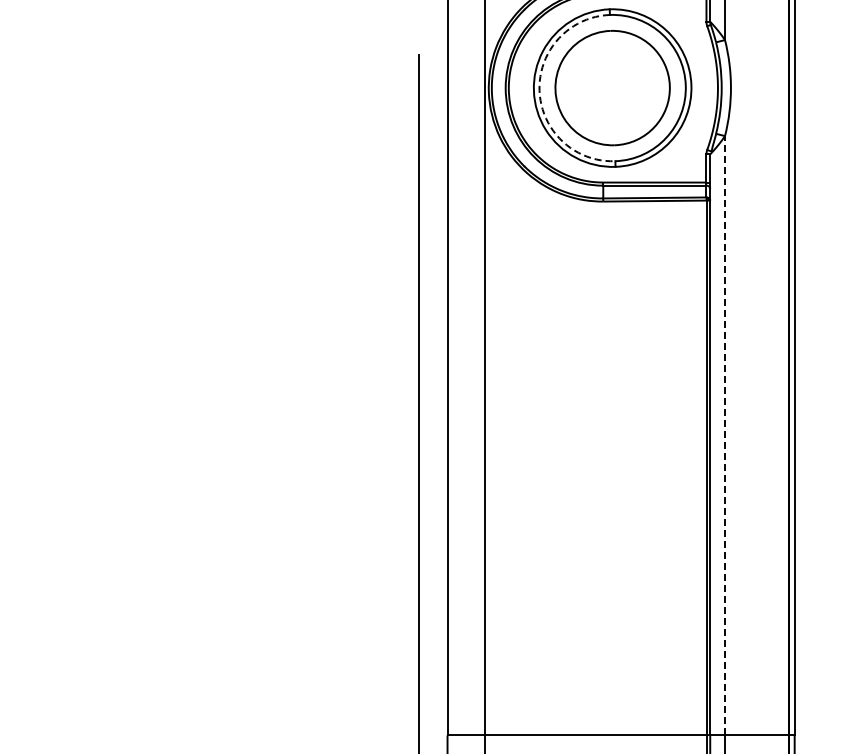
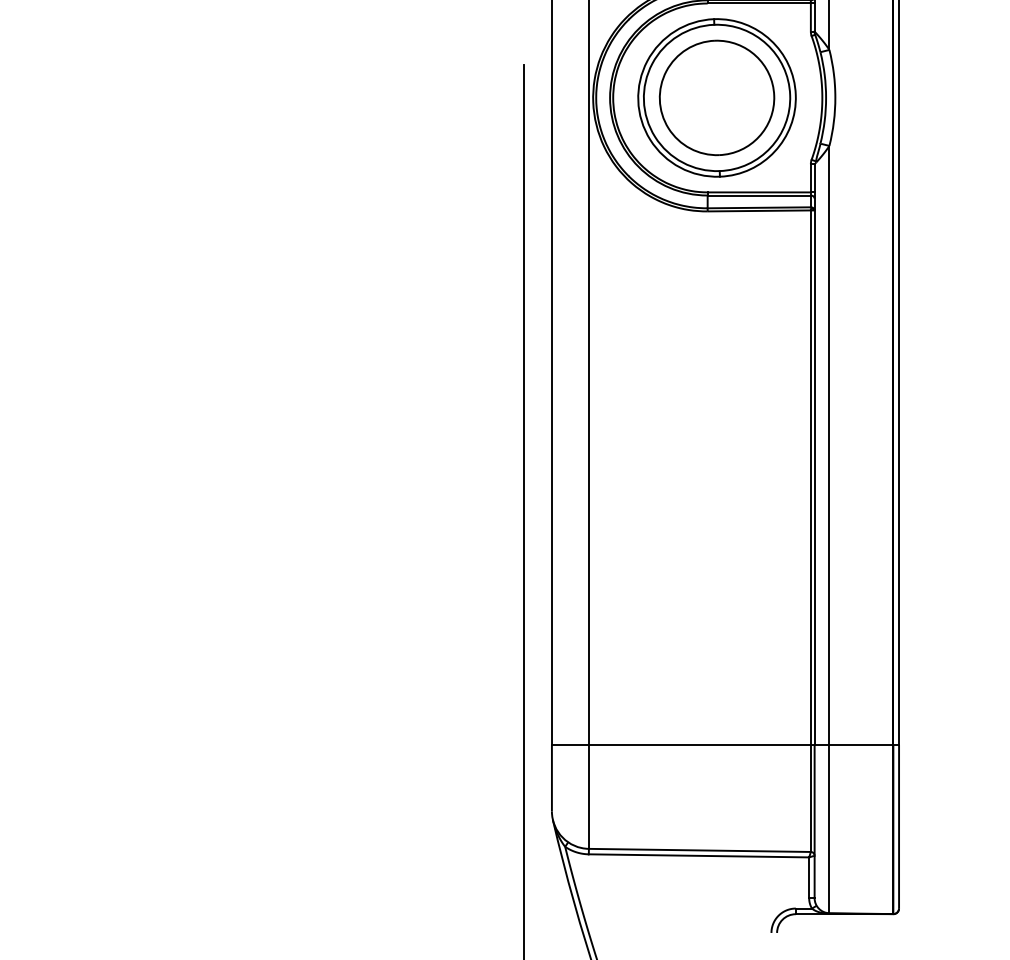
arc: (539, 90) -> (643, 100), dashed -> solid
line: (725, 435) -> (829, 445), dashed -> solid

